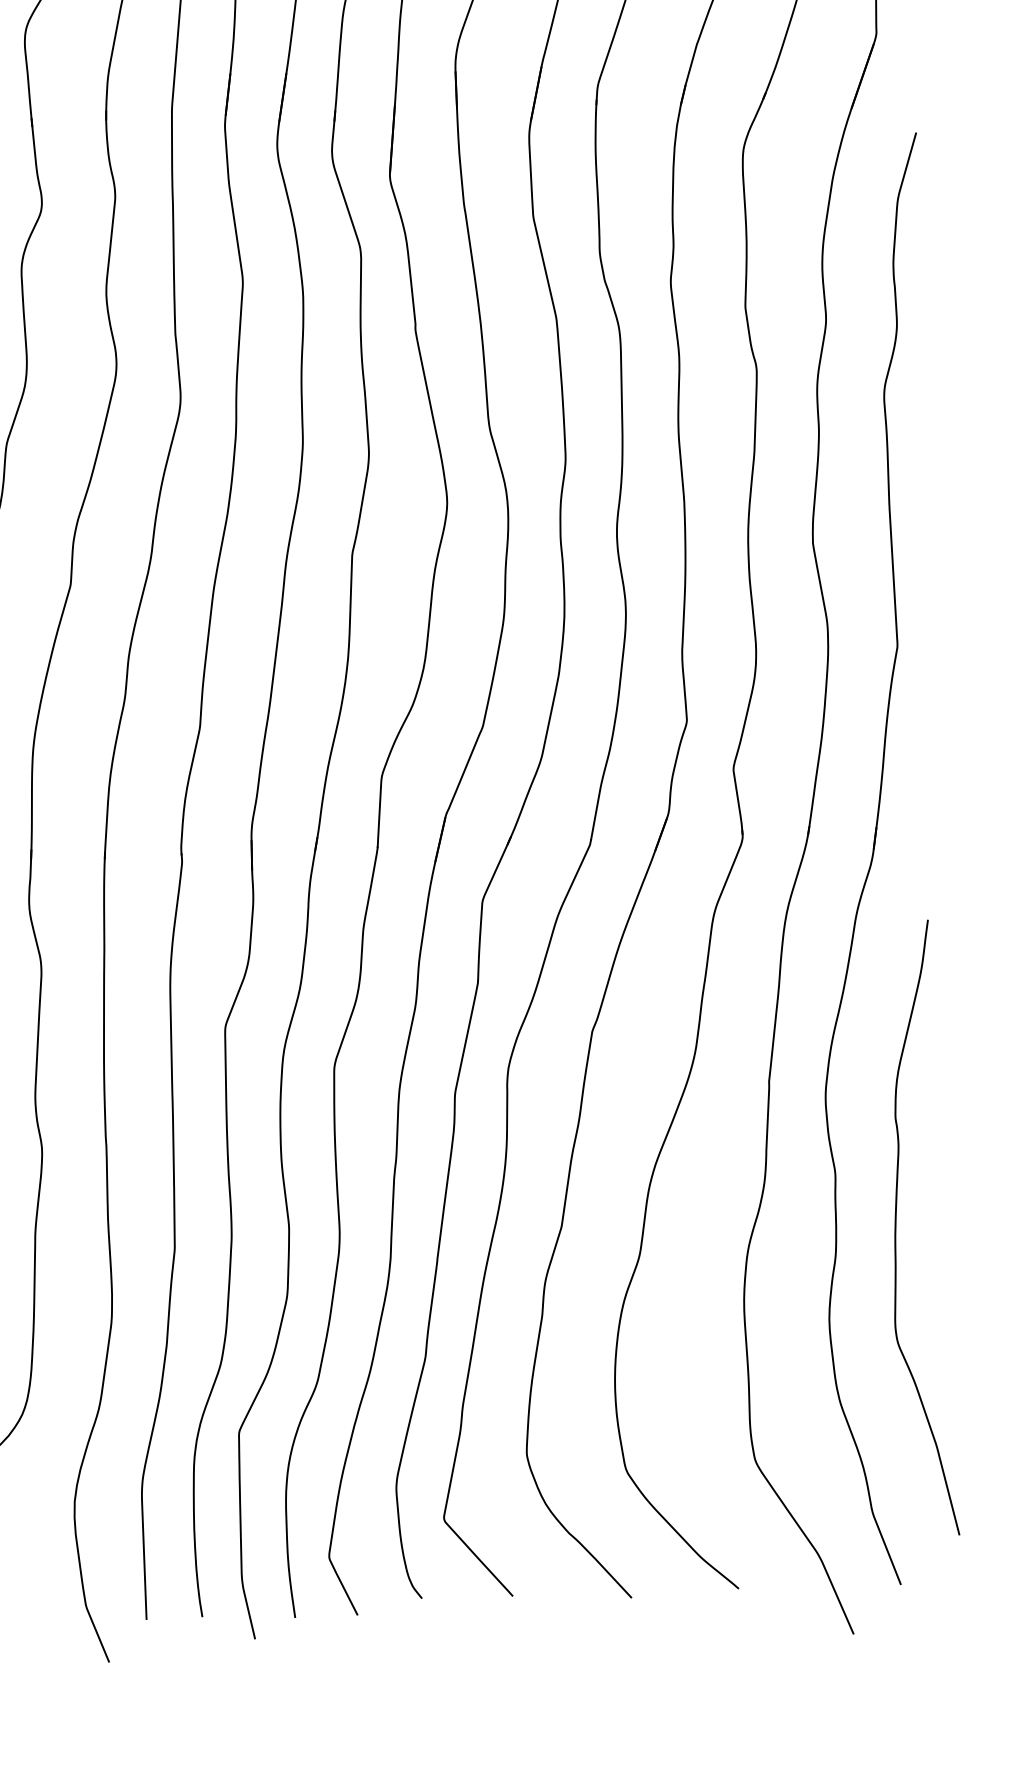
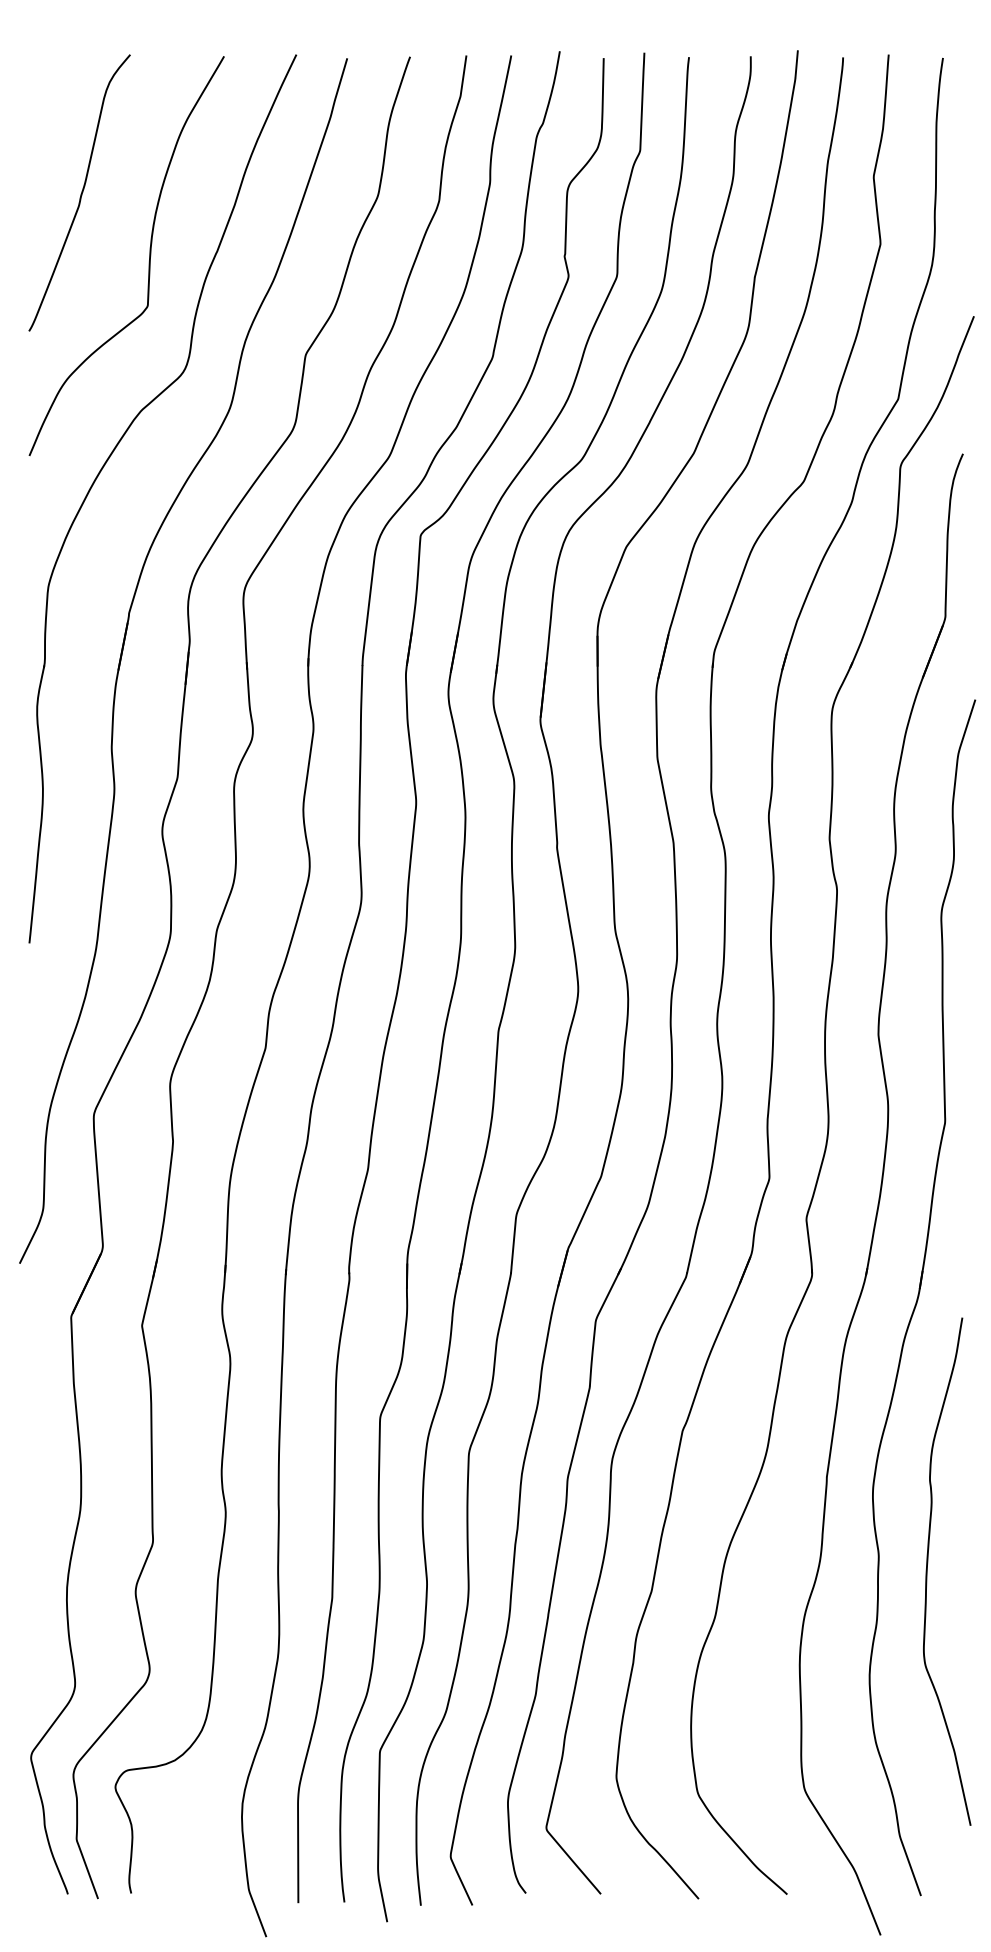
curve: (896, 1228) -> (927, 1571), moved

